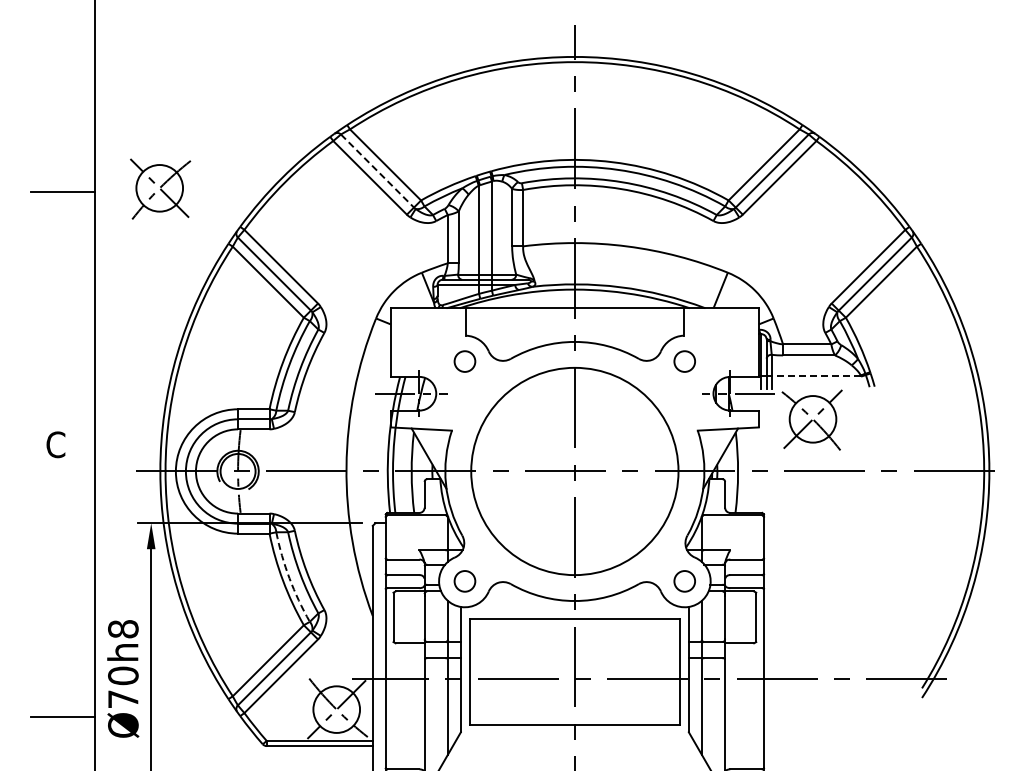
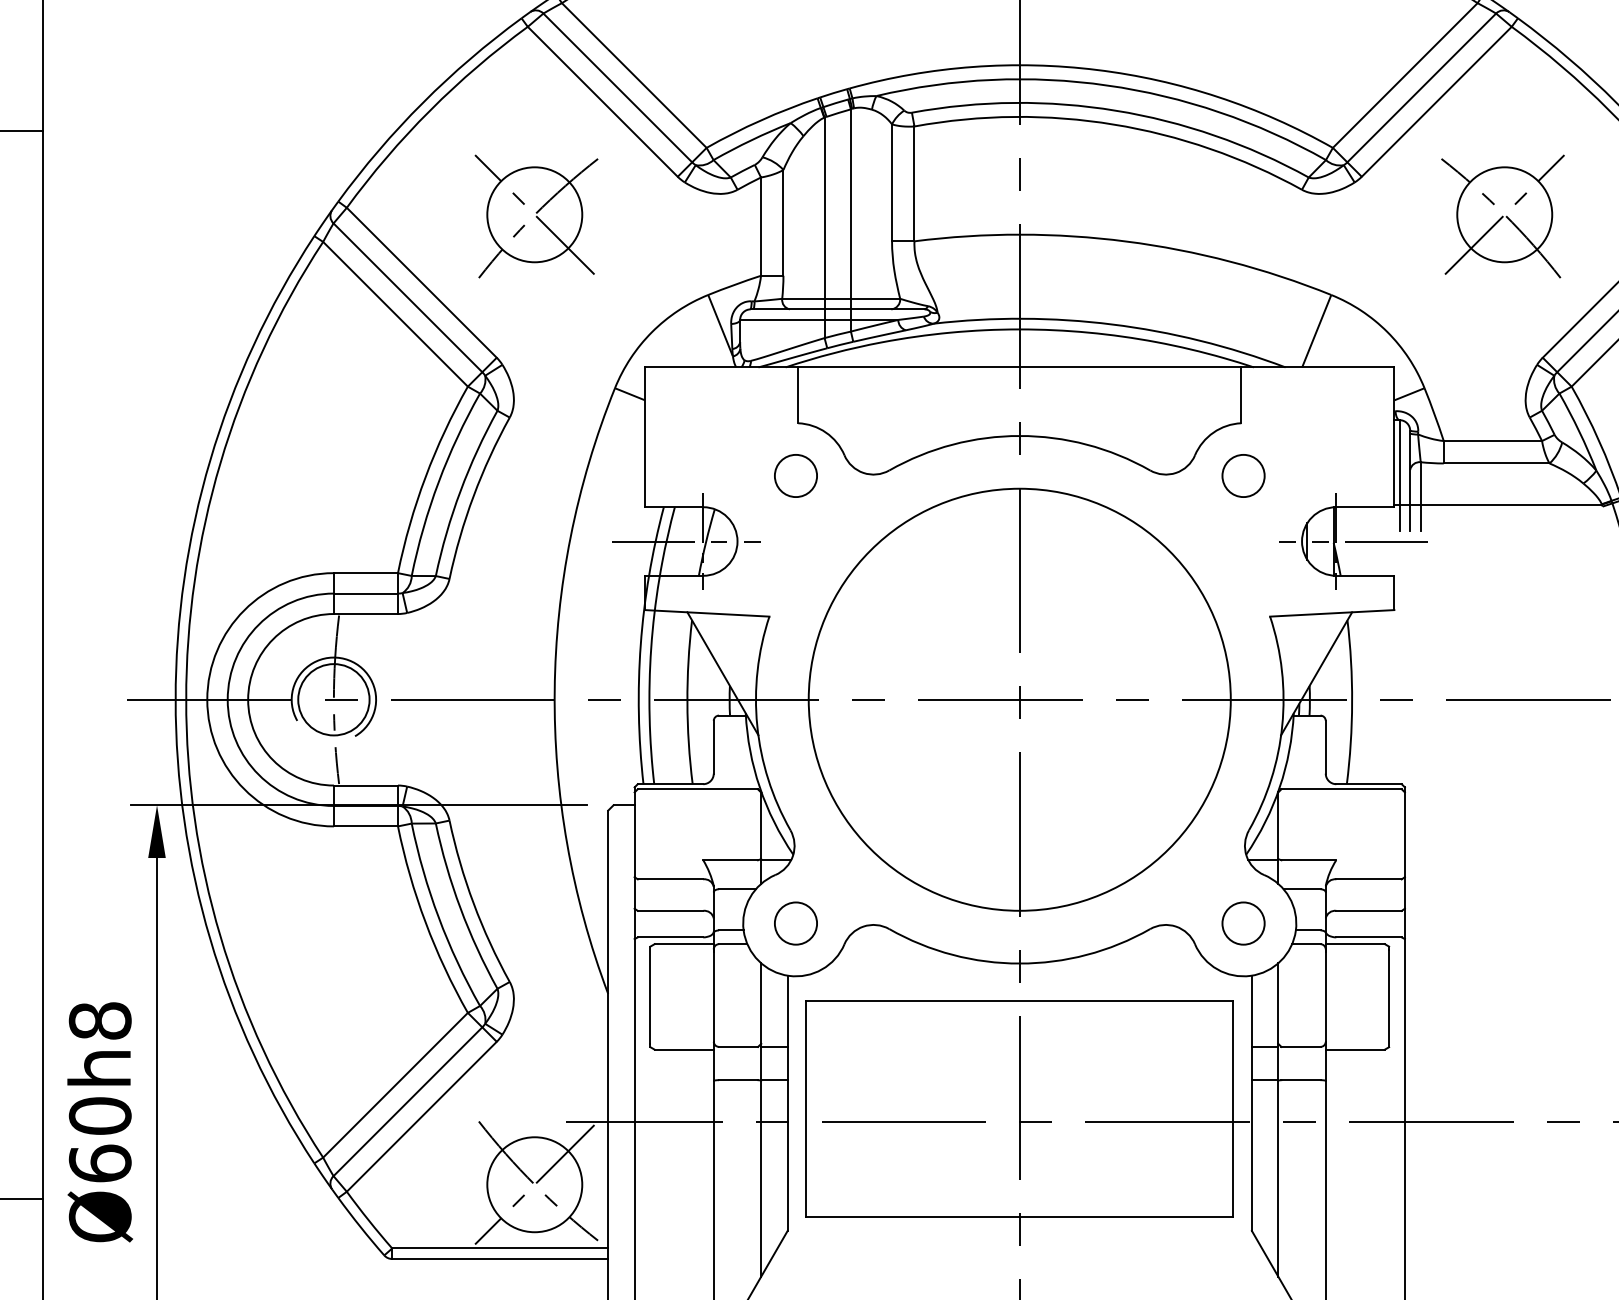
line: (377, 171) -> (617, 88), dashed -> solid
part: (160, 188) -> (536, 215), moved
line: (816, 375) -> (1511, 504), dashed -> solid
part: (811, 419) -> (1501, 215), moved
arc: (289, 578) -> (438, 917), dashed -> solid
text: (123, 699) -> (100, 1164), Ø70h8 -> Ø60h8

